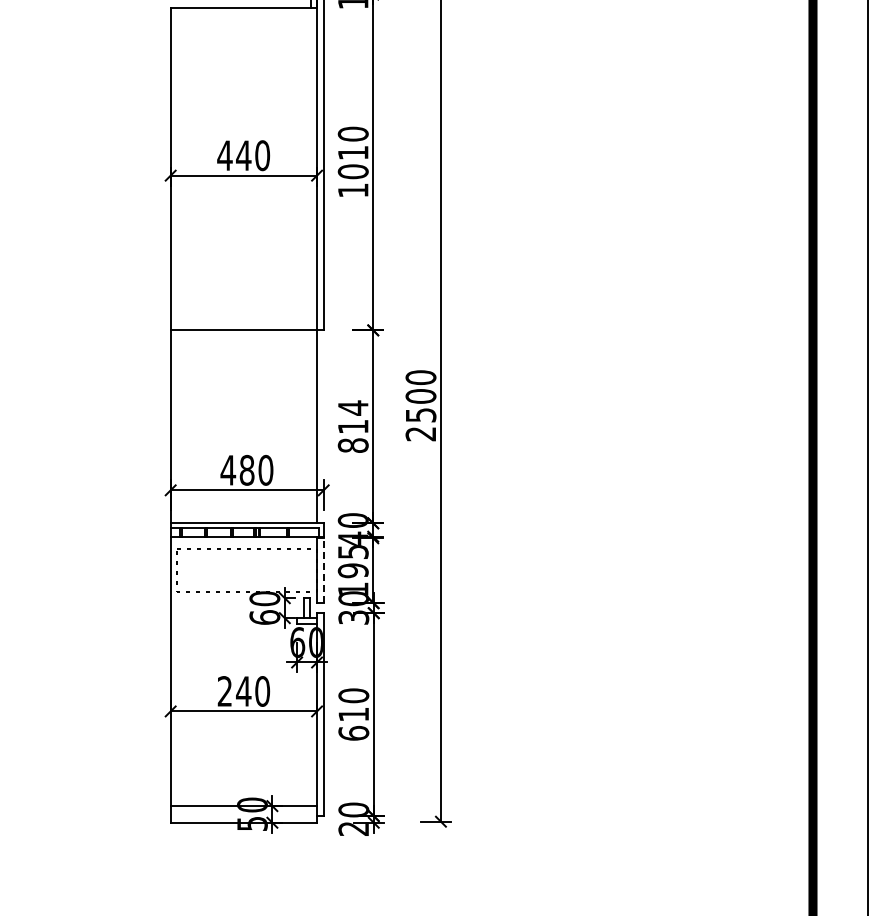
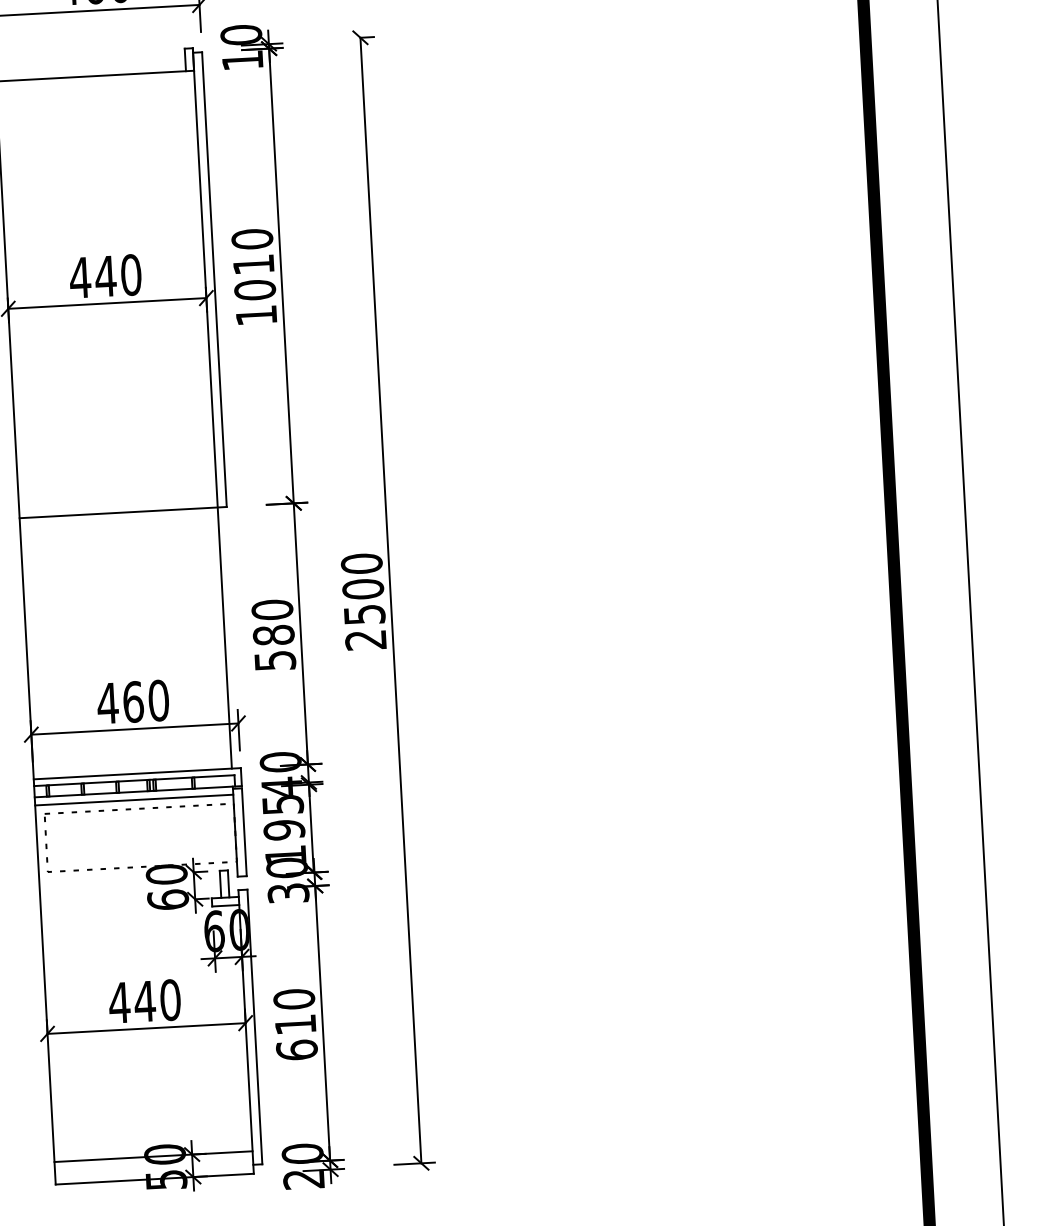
text: (352, 426) -> (272, 634), 814 -> 580
text: (246, 470) -> (132, 702), 480 -> 460
line: (243, 542) -> (133, 799), added
line: (323, 570) -> (244, 831), dashed -> solid
text: (224, 691) -> (118, 1002), 240 -> 440

